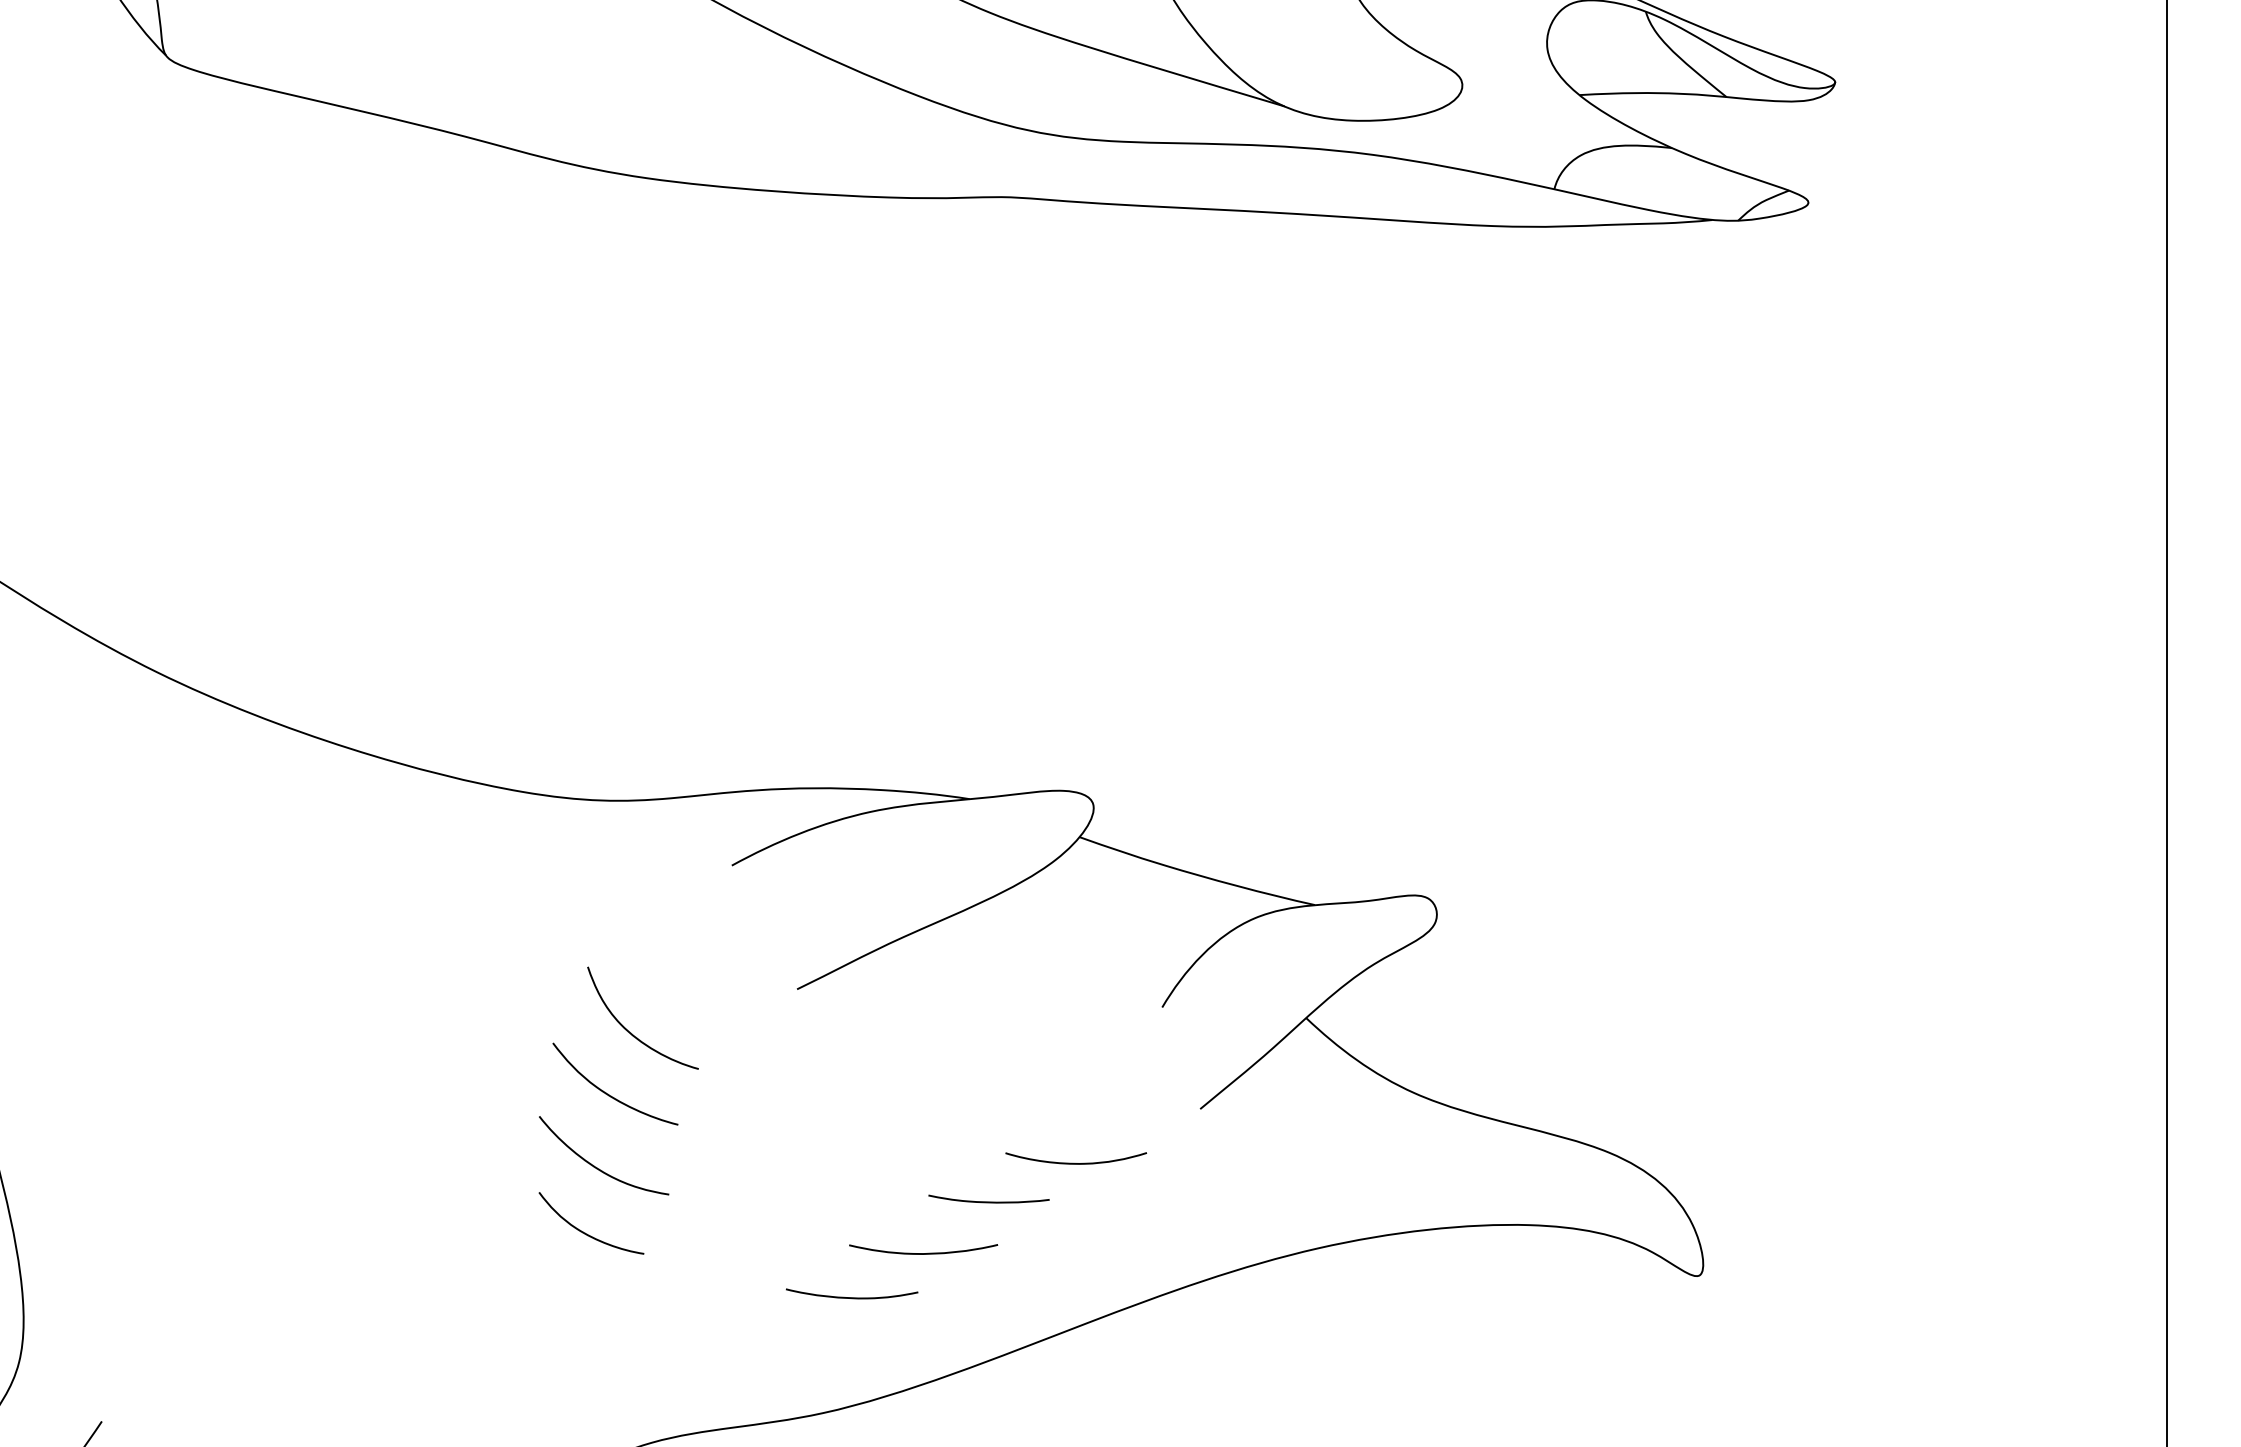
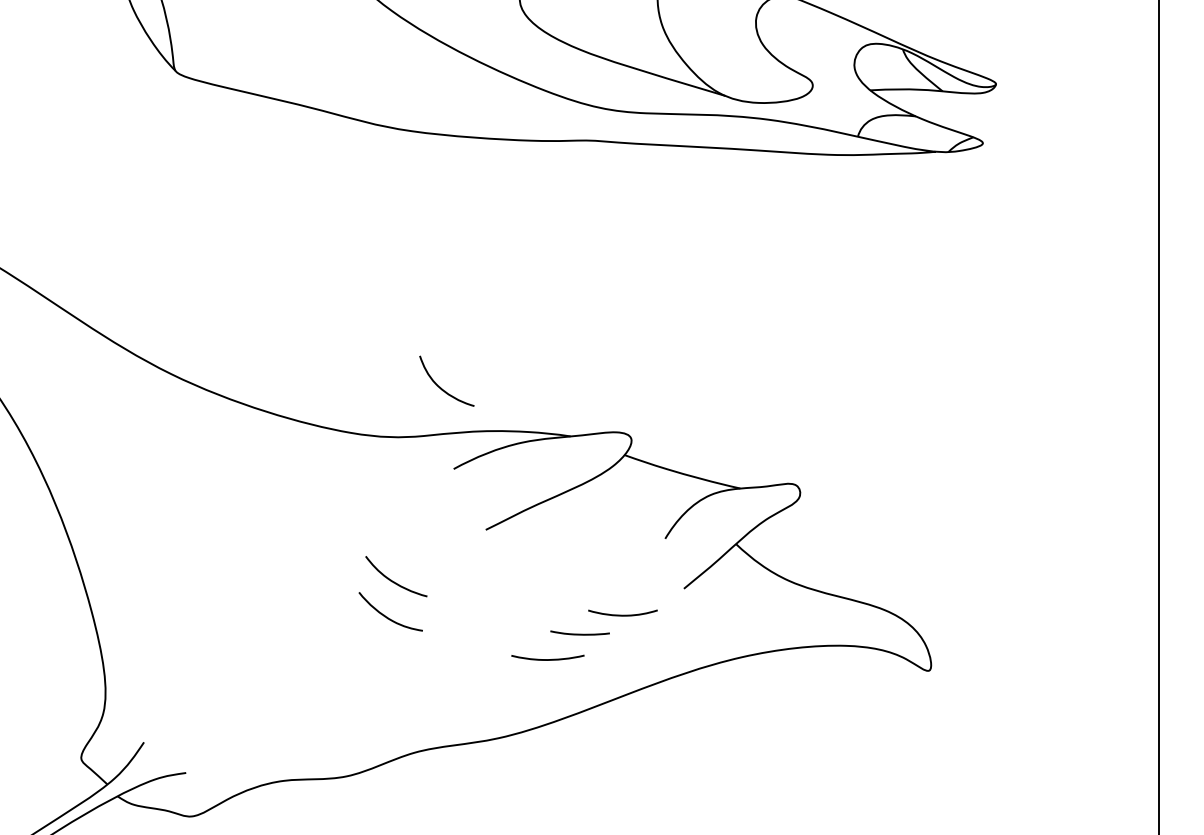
curve: (629, 1029) -> (440, 386), moved
curve: (586, 1232) -> (382, 649), removed
curve: (851, 1295) -> (512, 680), removed

